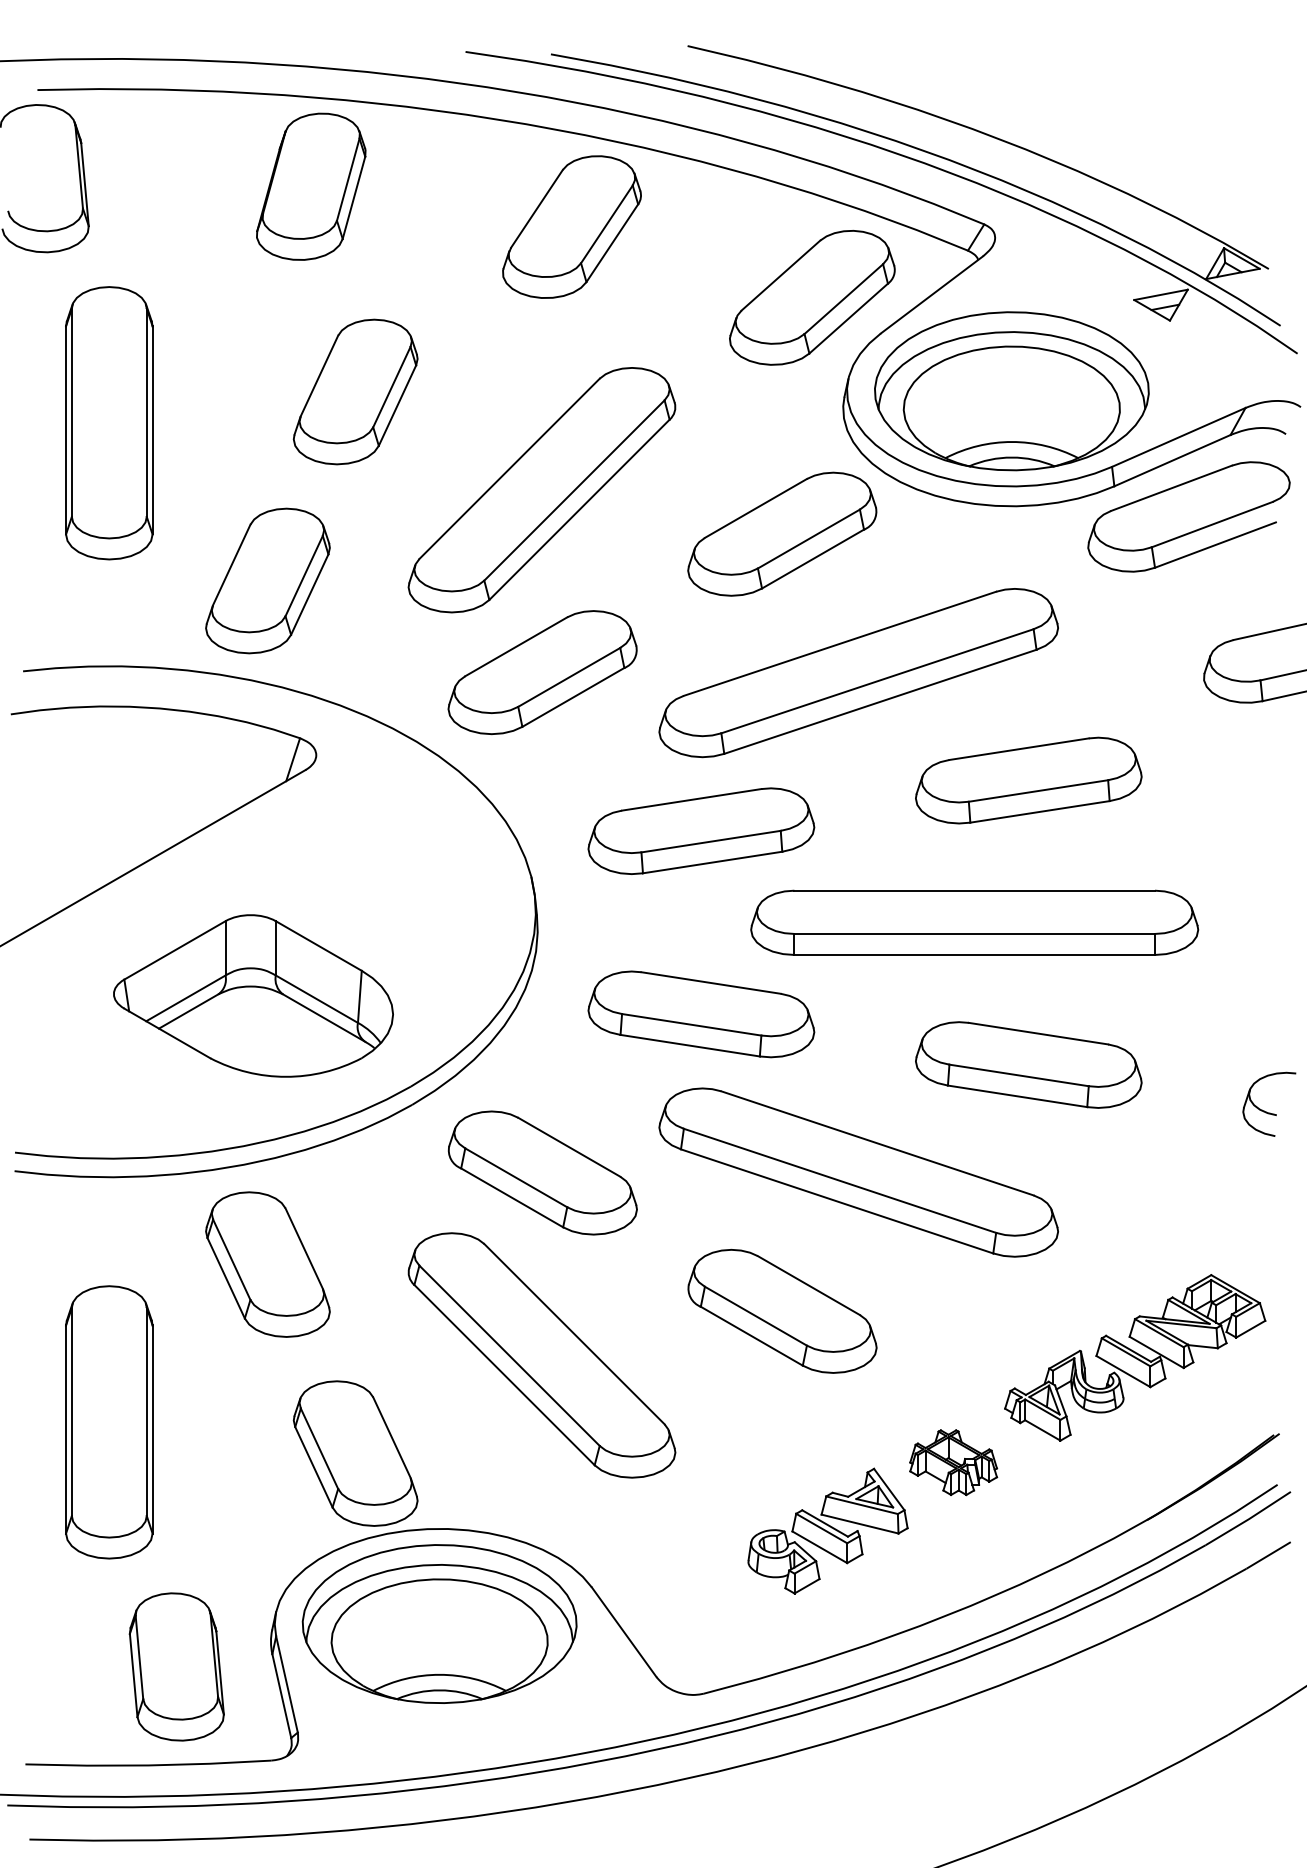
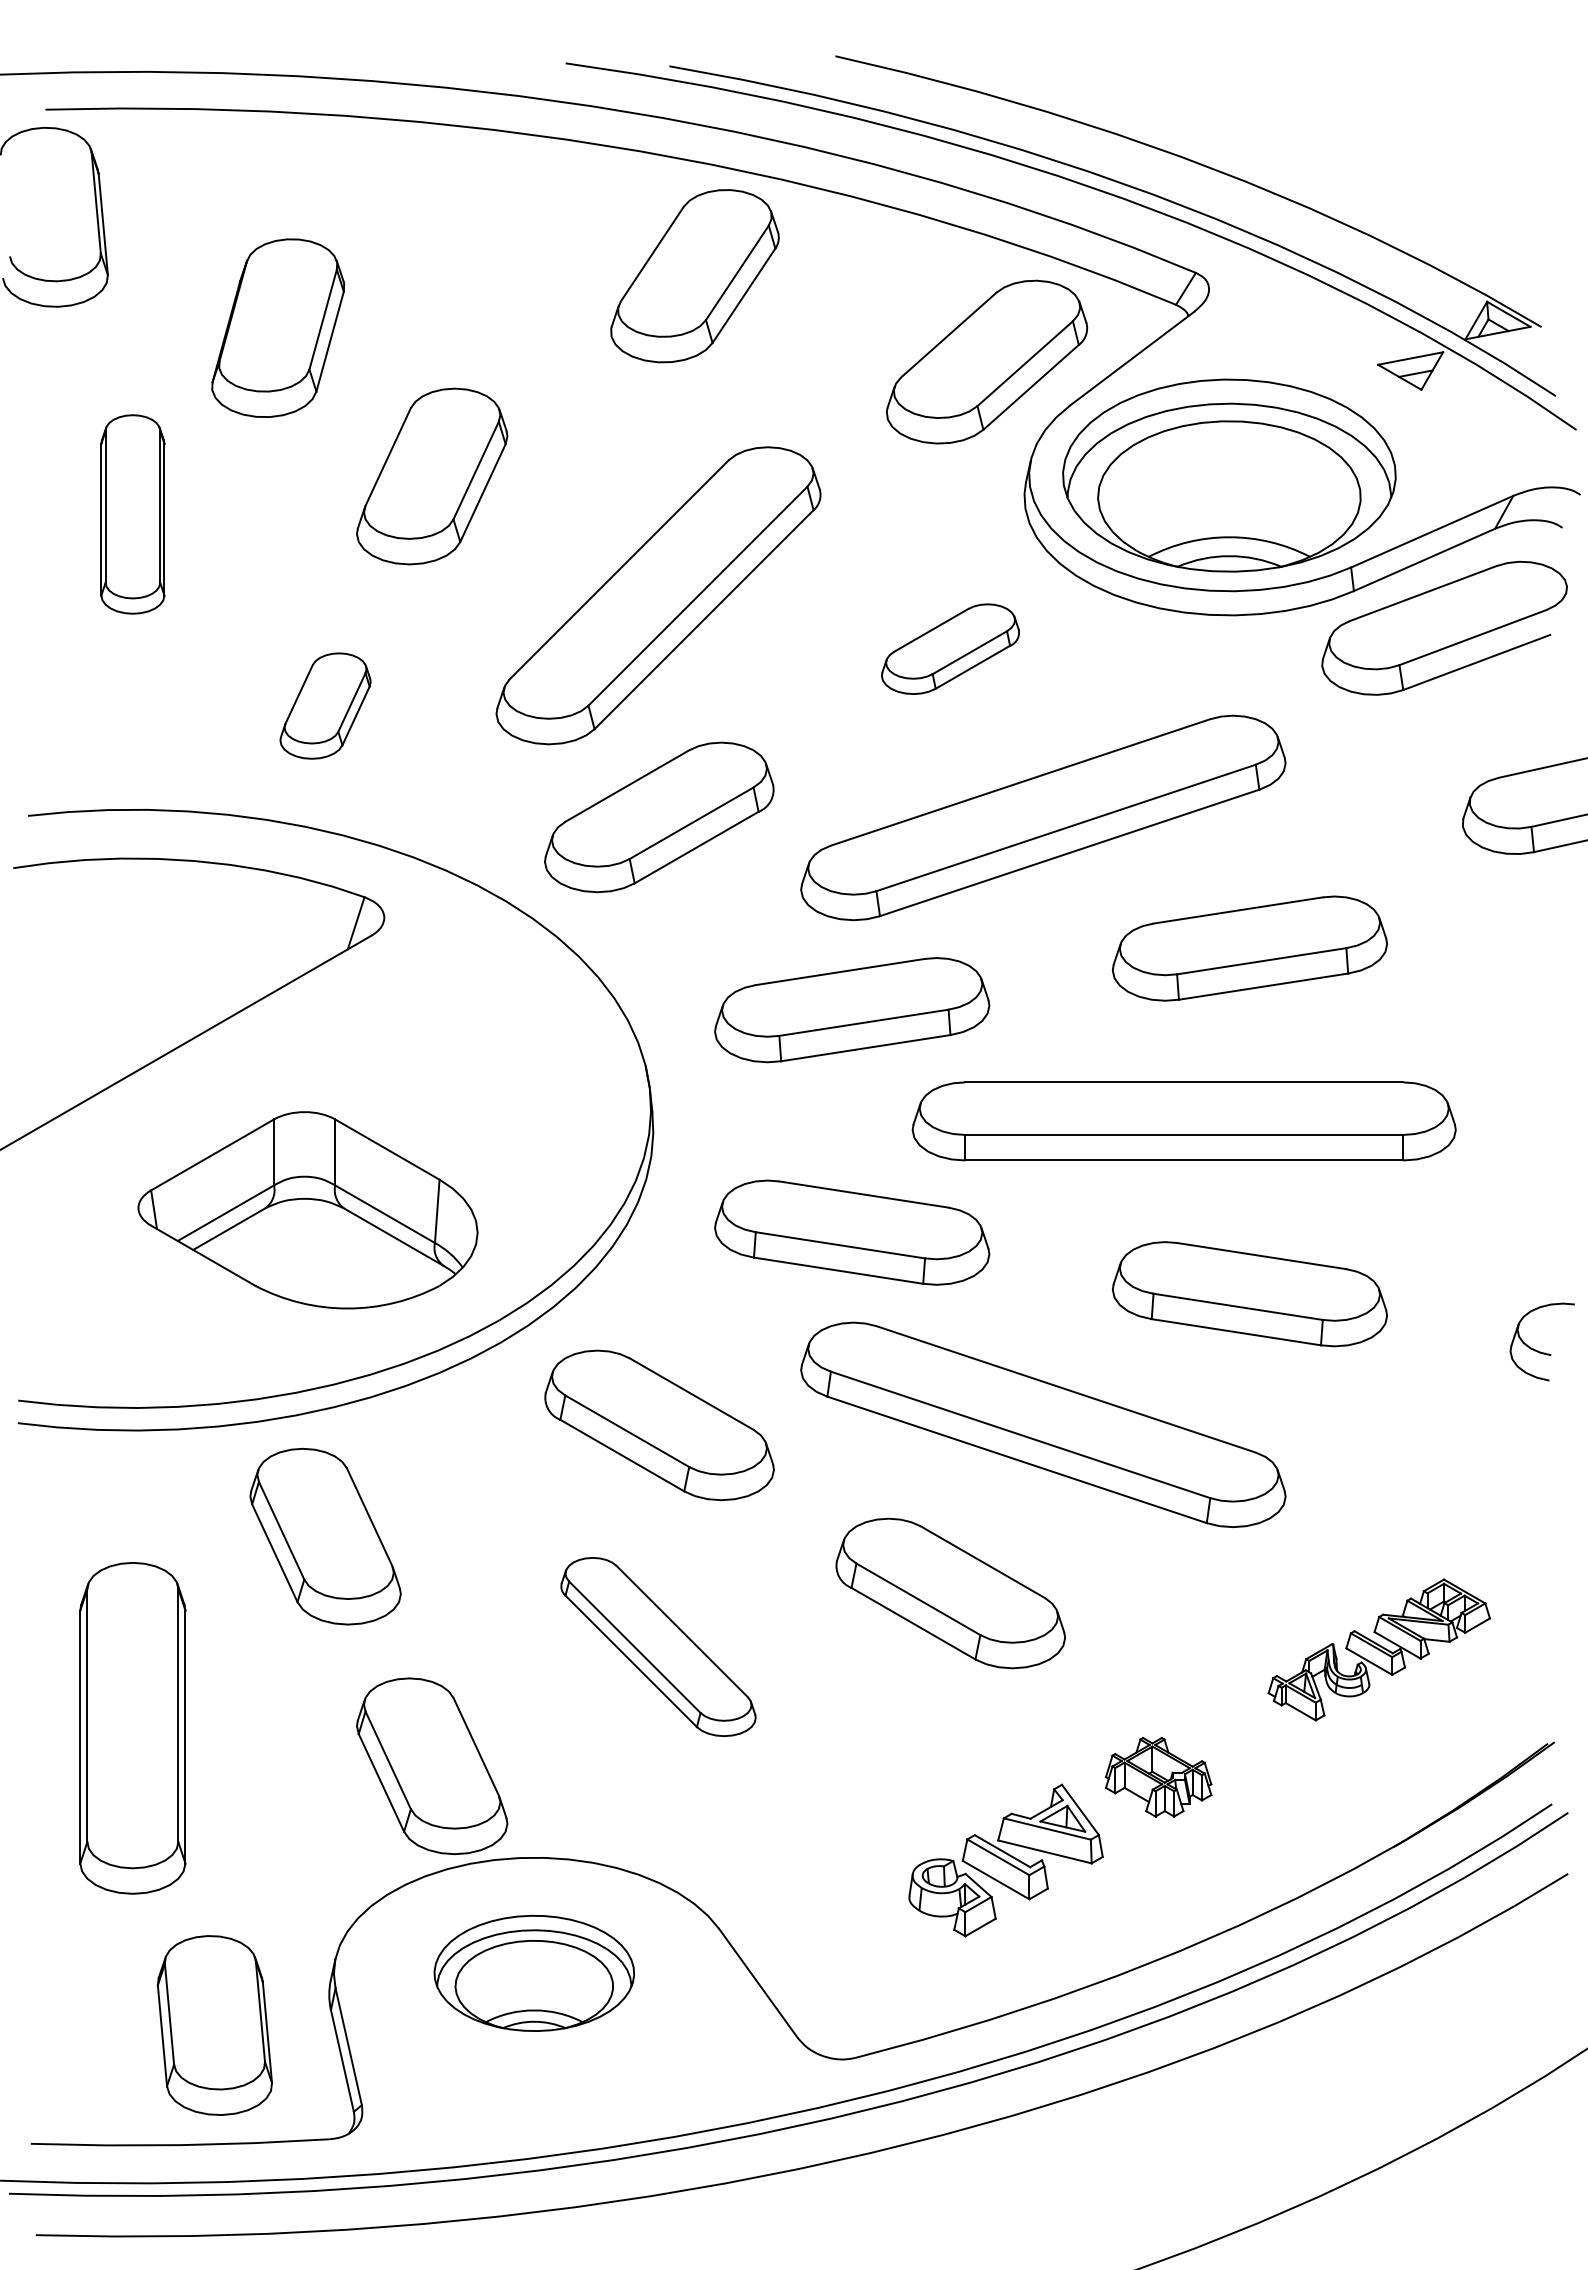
part: (311, 186) -> (278, 327), moved
part: (109, 423) -> (132, 514), size x0.6
part: (782, 533) -> (950, 648), size x0.6
part: (267, 580) -> (325, 705), size x0.6
part: (541, 1355) -> (658, 1646), size x0.6
part: (1135, 1357) -> (1379, 1649), size x0.7
part: (439, 1624) -> (534, 1973), size x0.6

